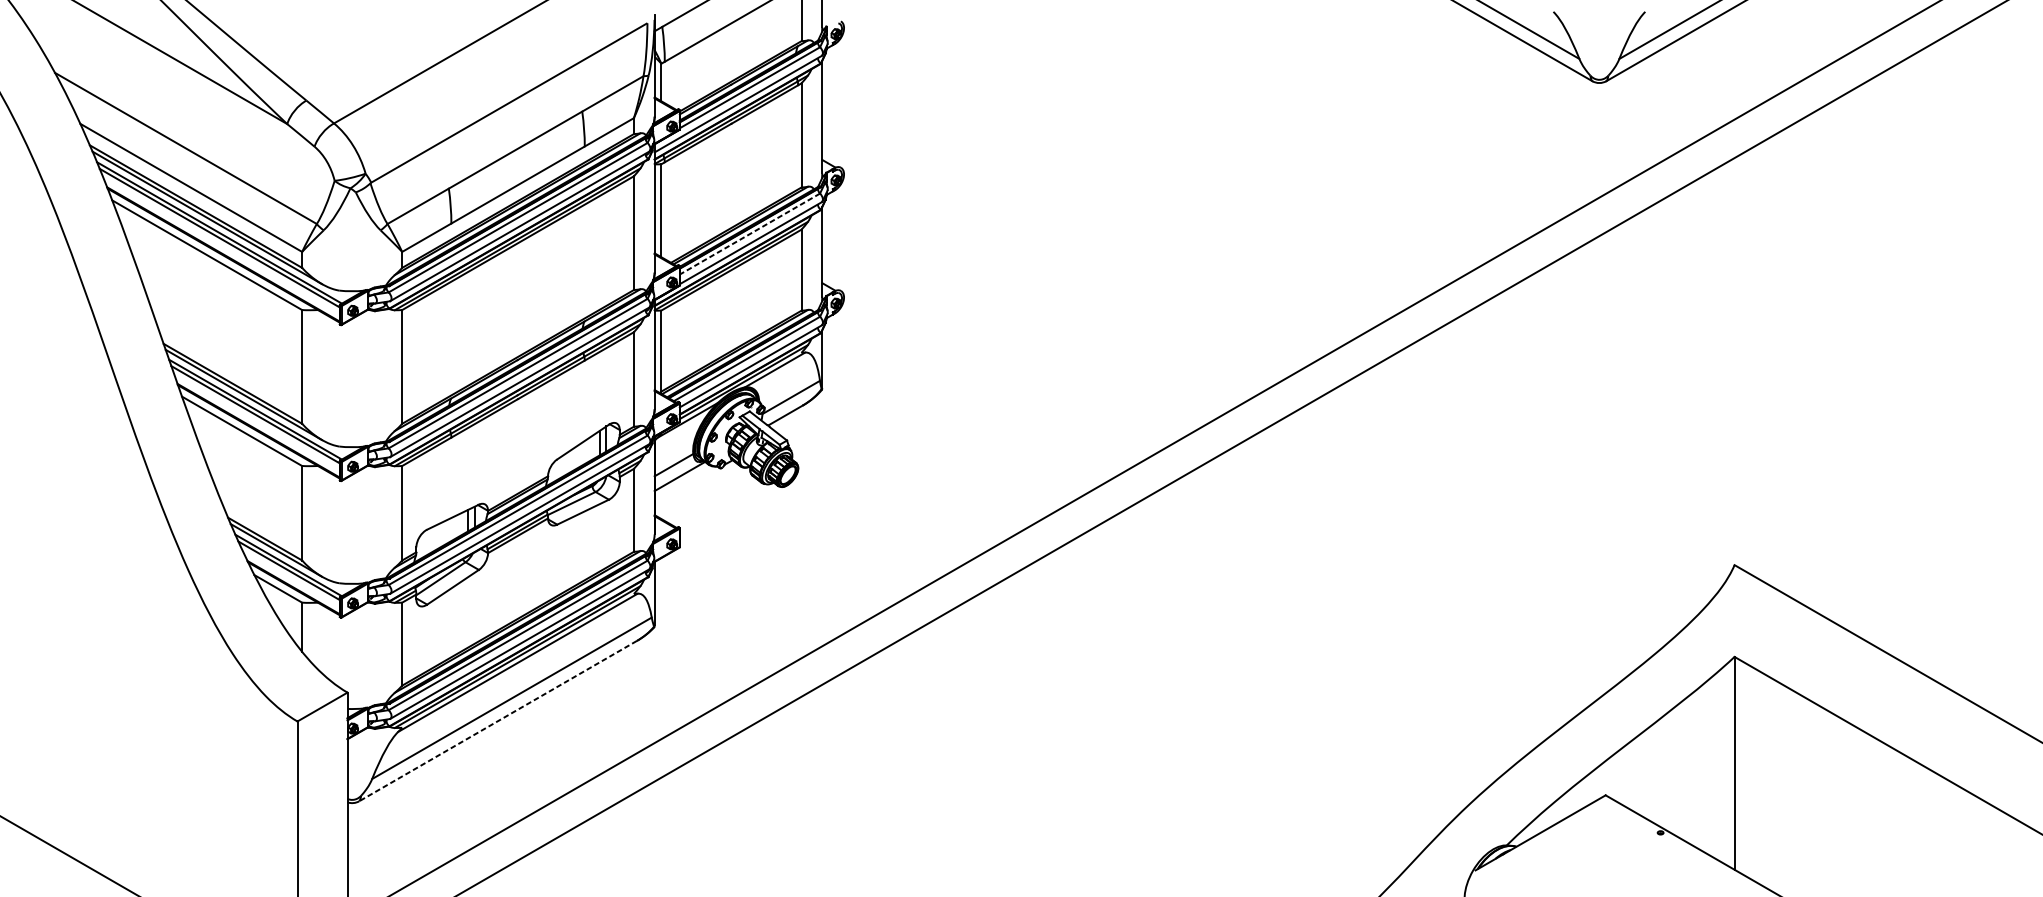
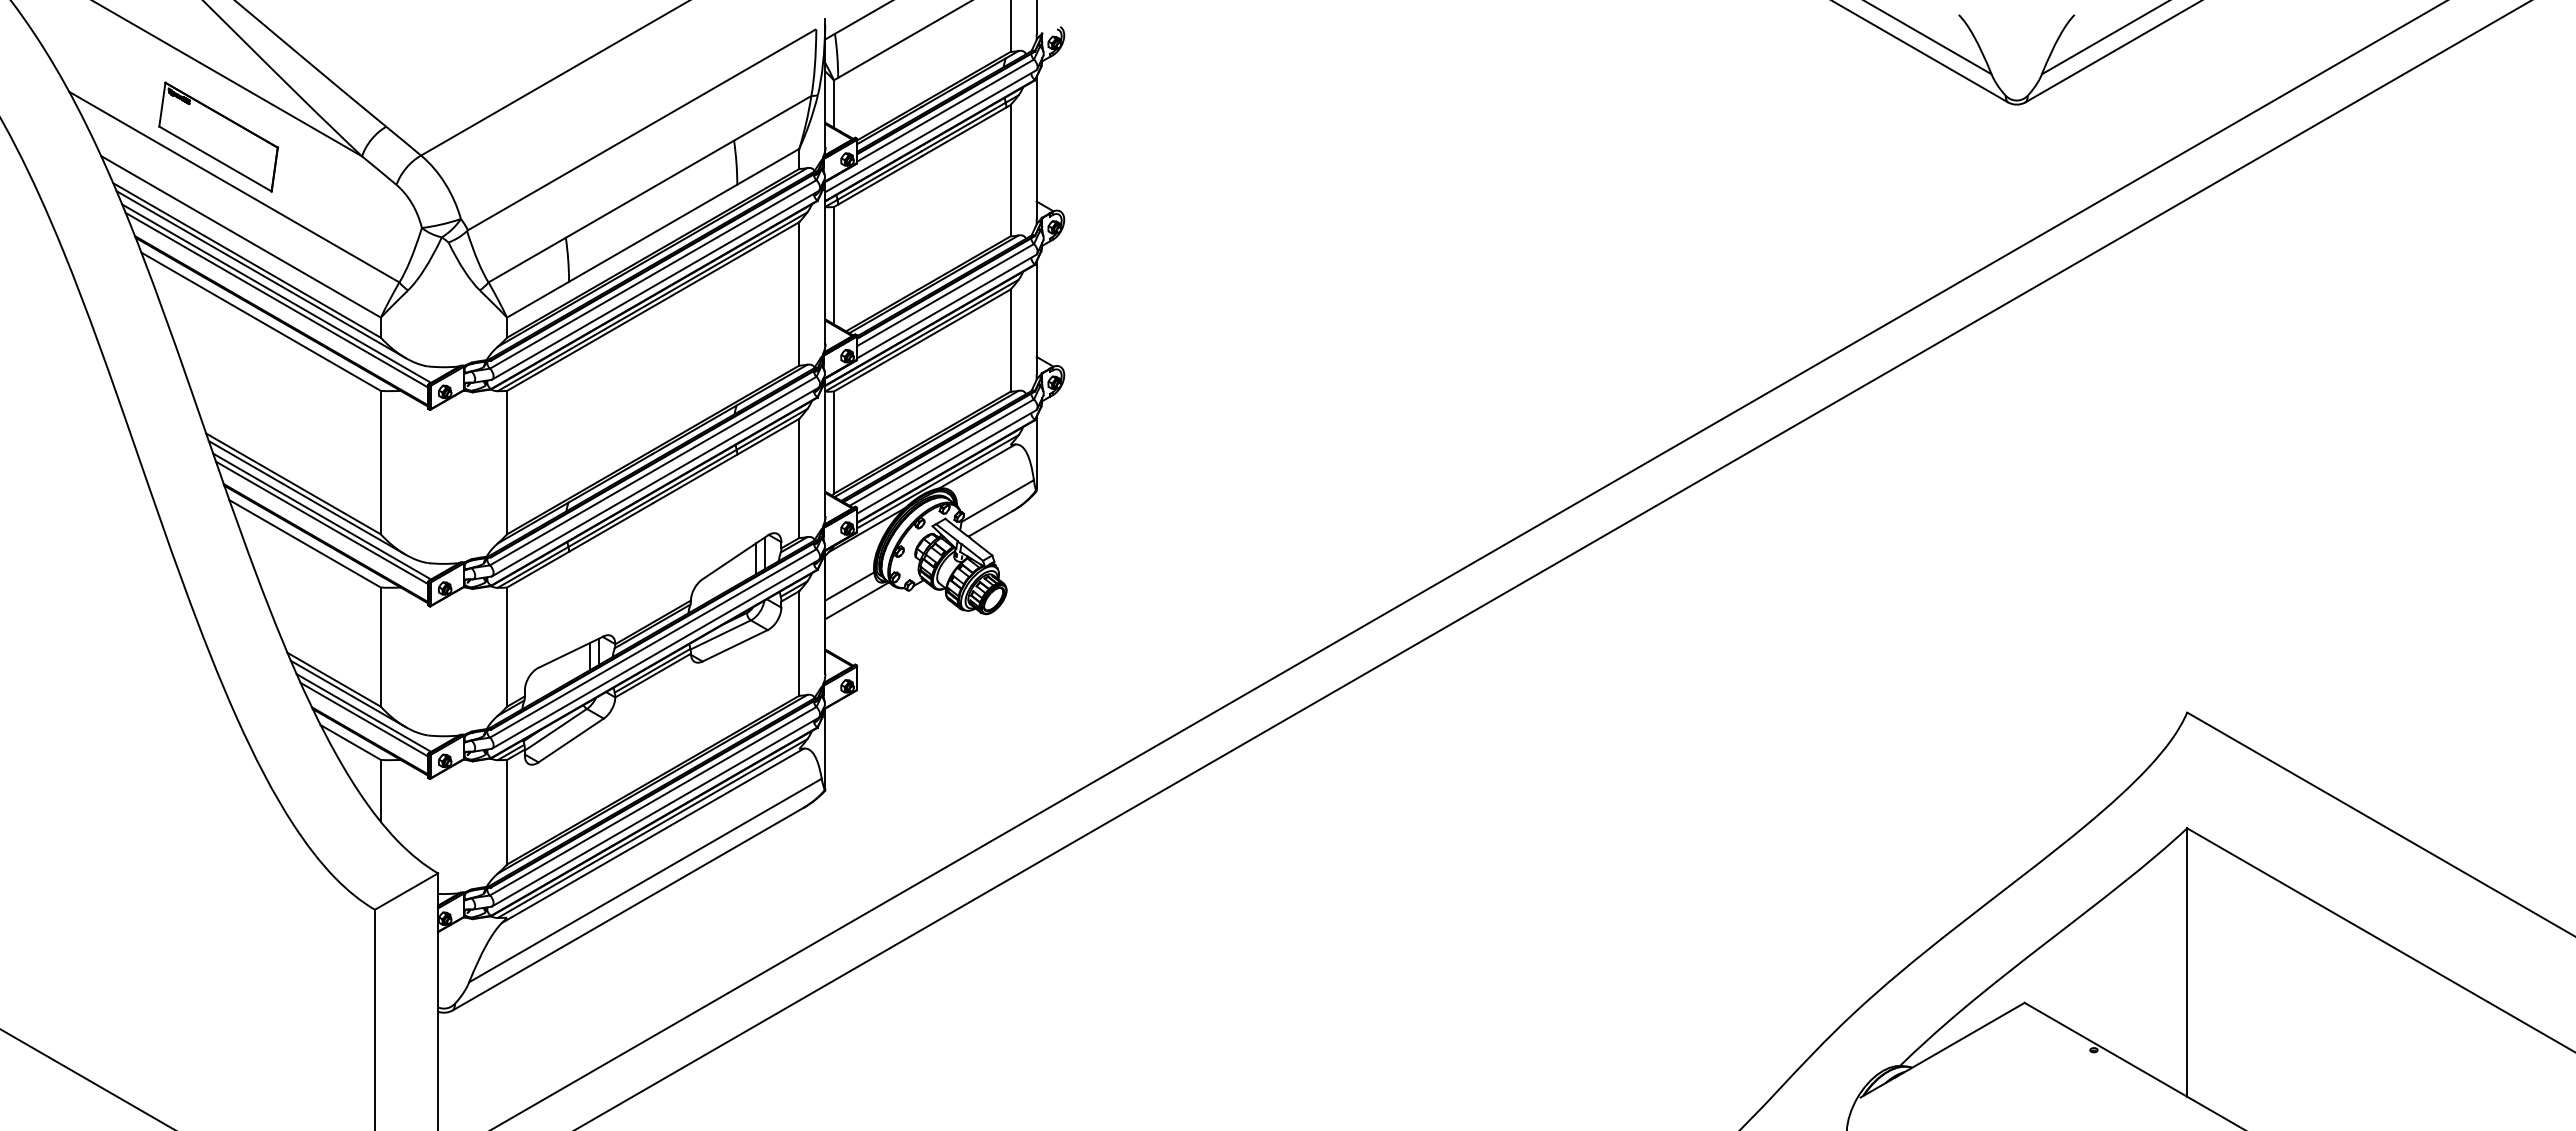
part: (173, 108) -> (218, 136), added
line: (749, 234) -> (945, 295), dashed -> solid
line: (497, 721) -> (627, 909), dashed -> solid

